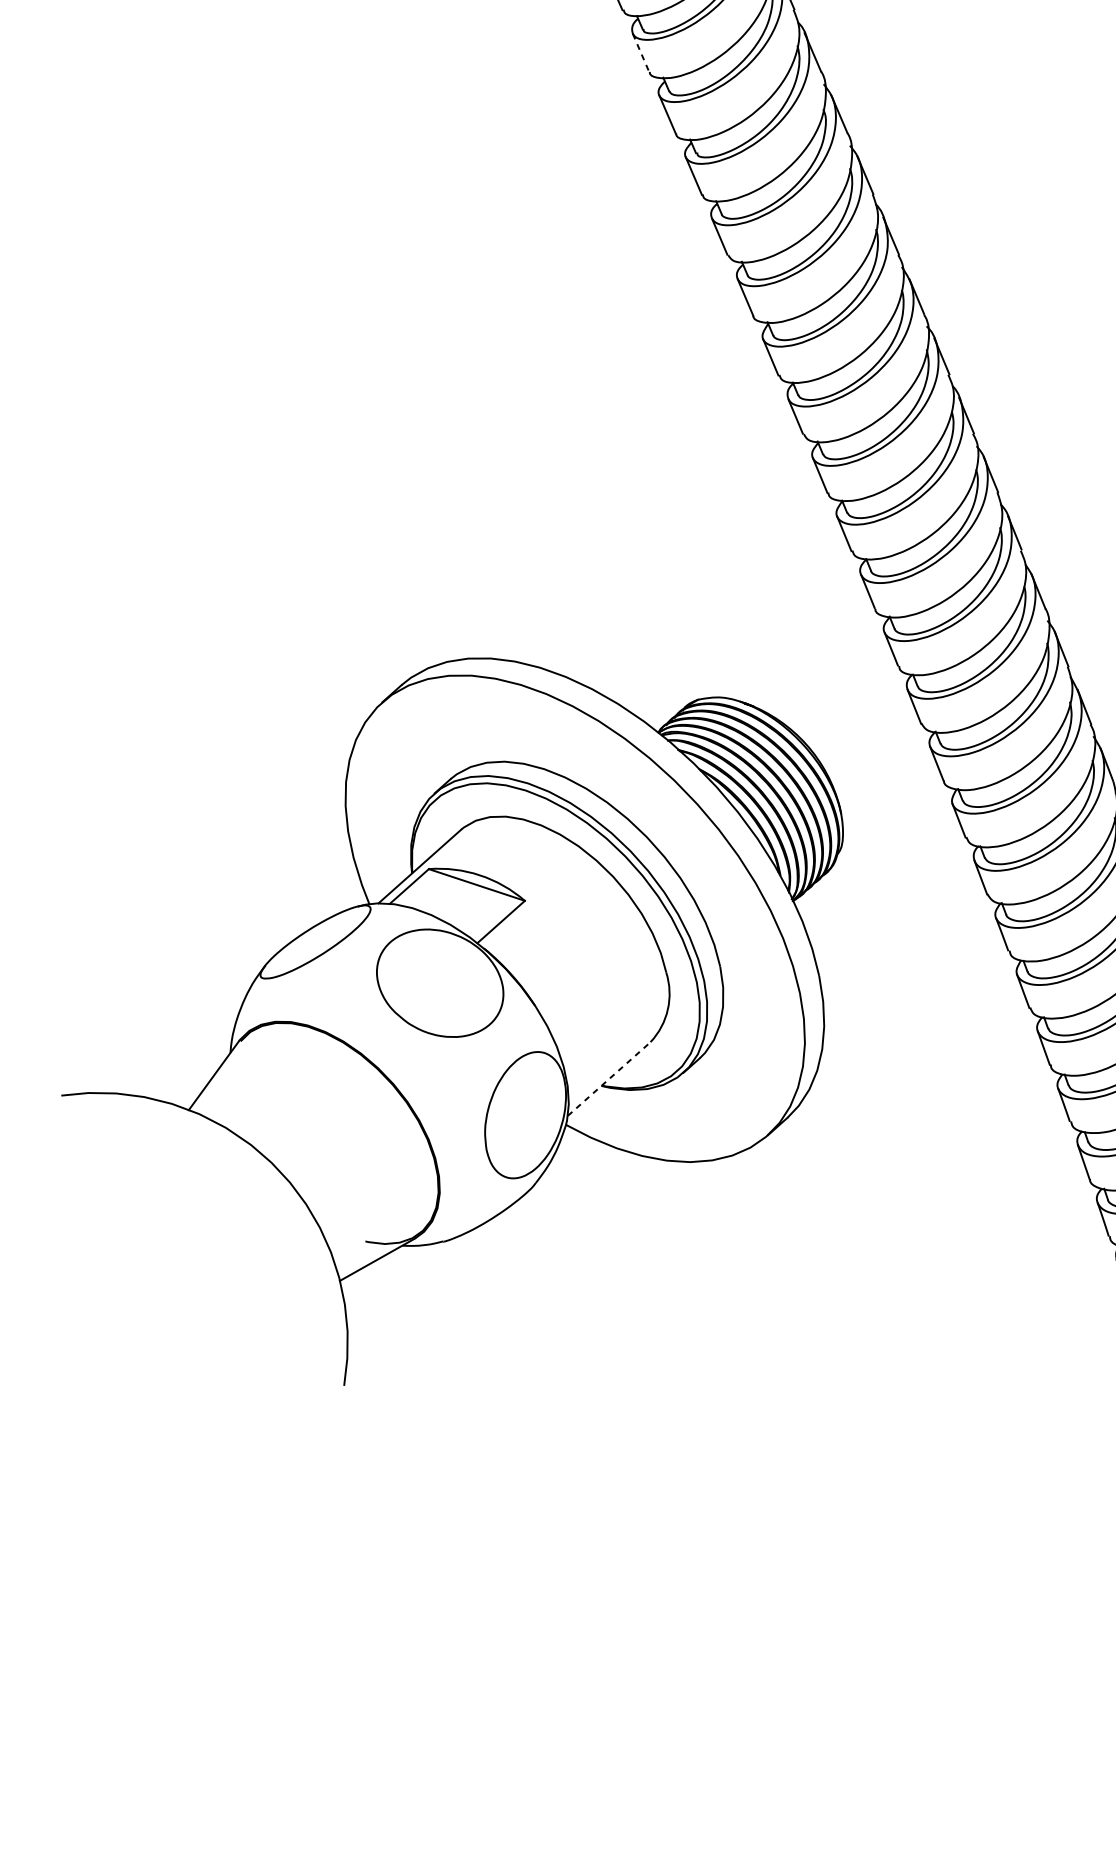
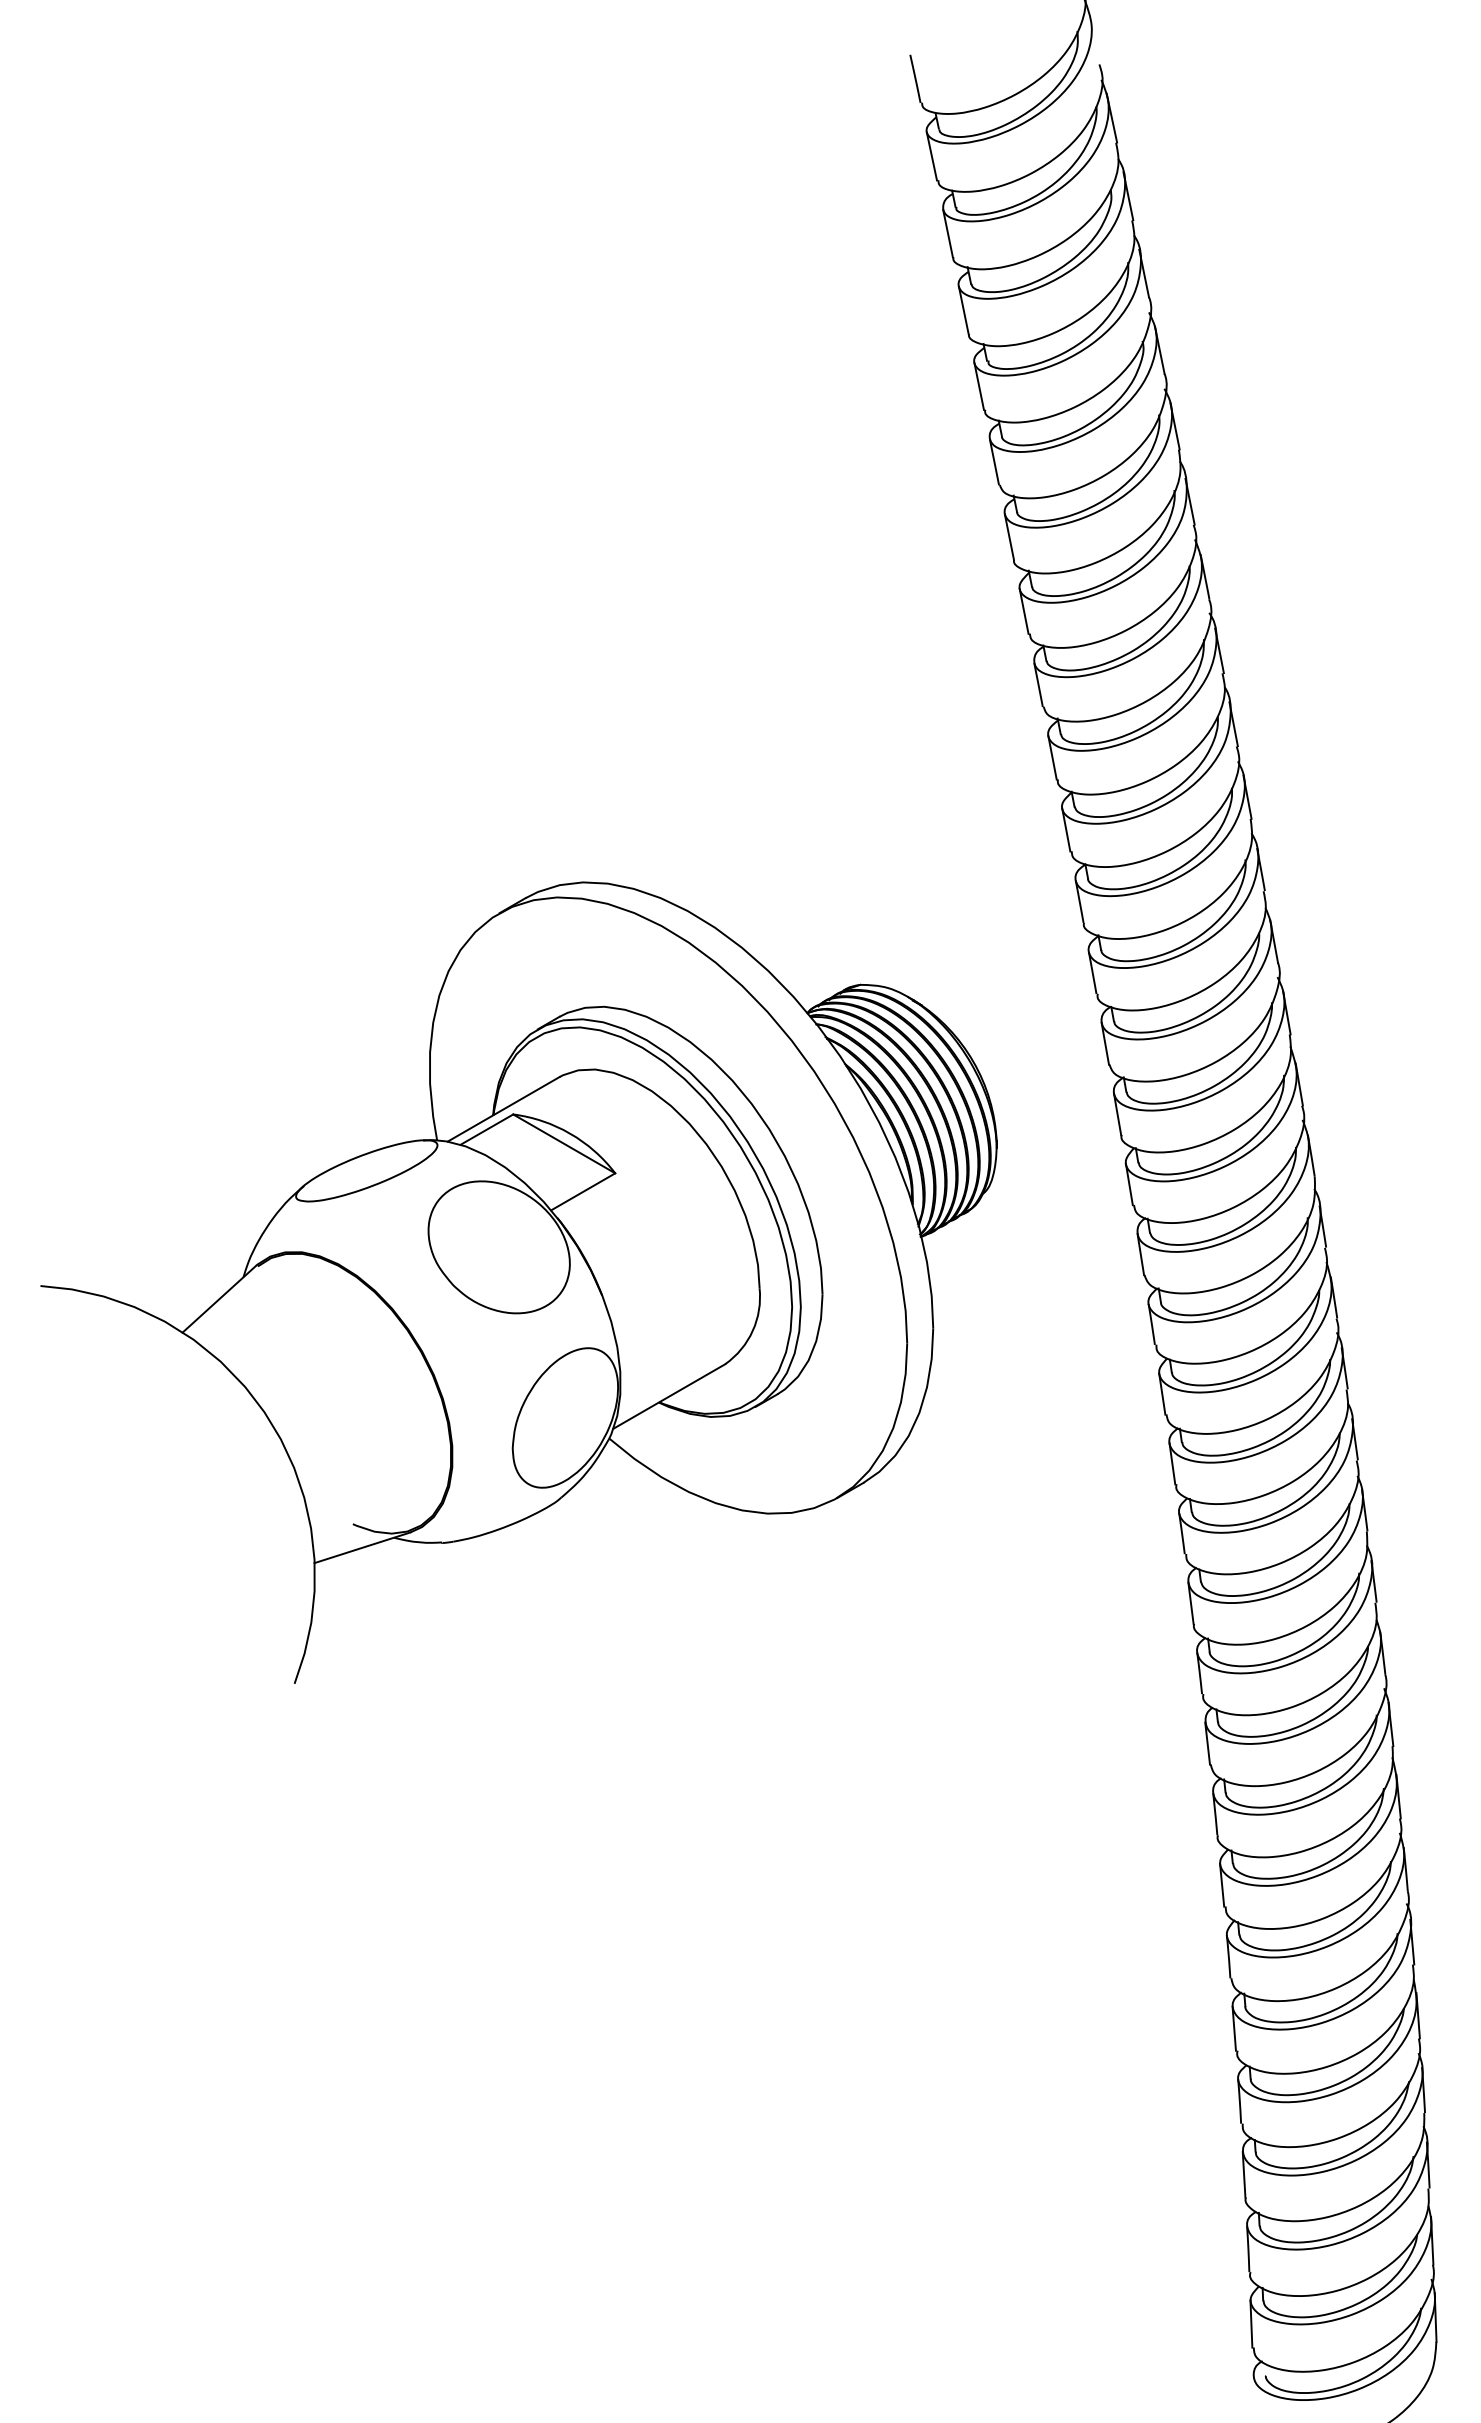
line: (641, 53) -> (948, 234), dashed -> solid
line: (609, 1079) -> (669, 1396), dashed -> solid

